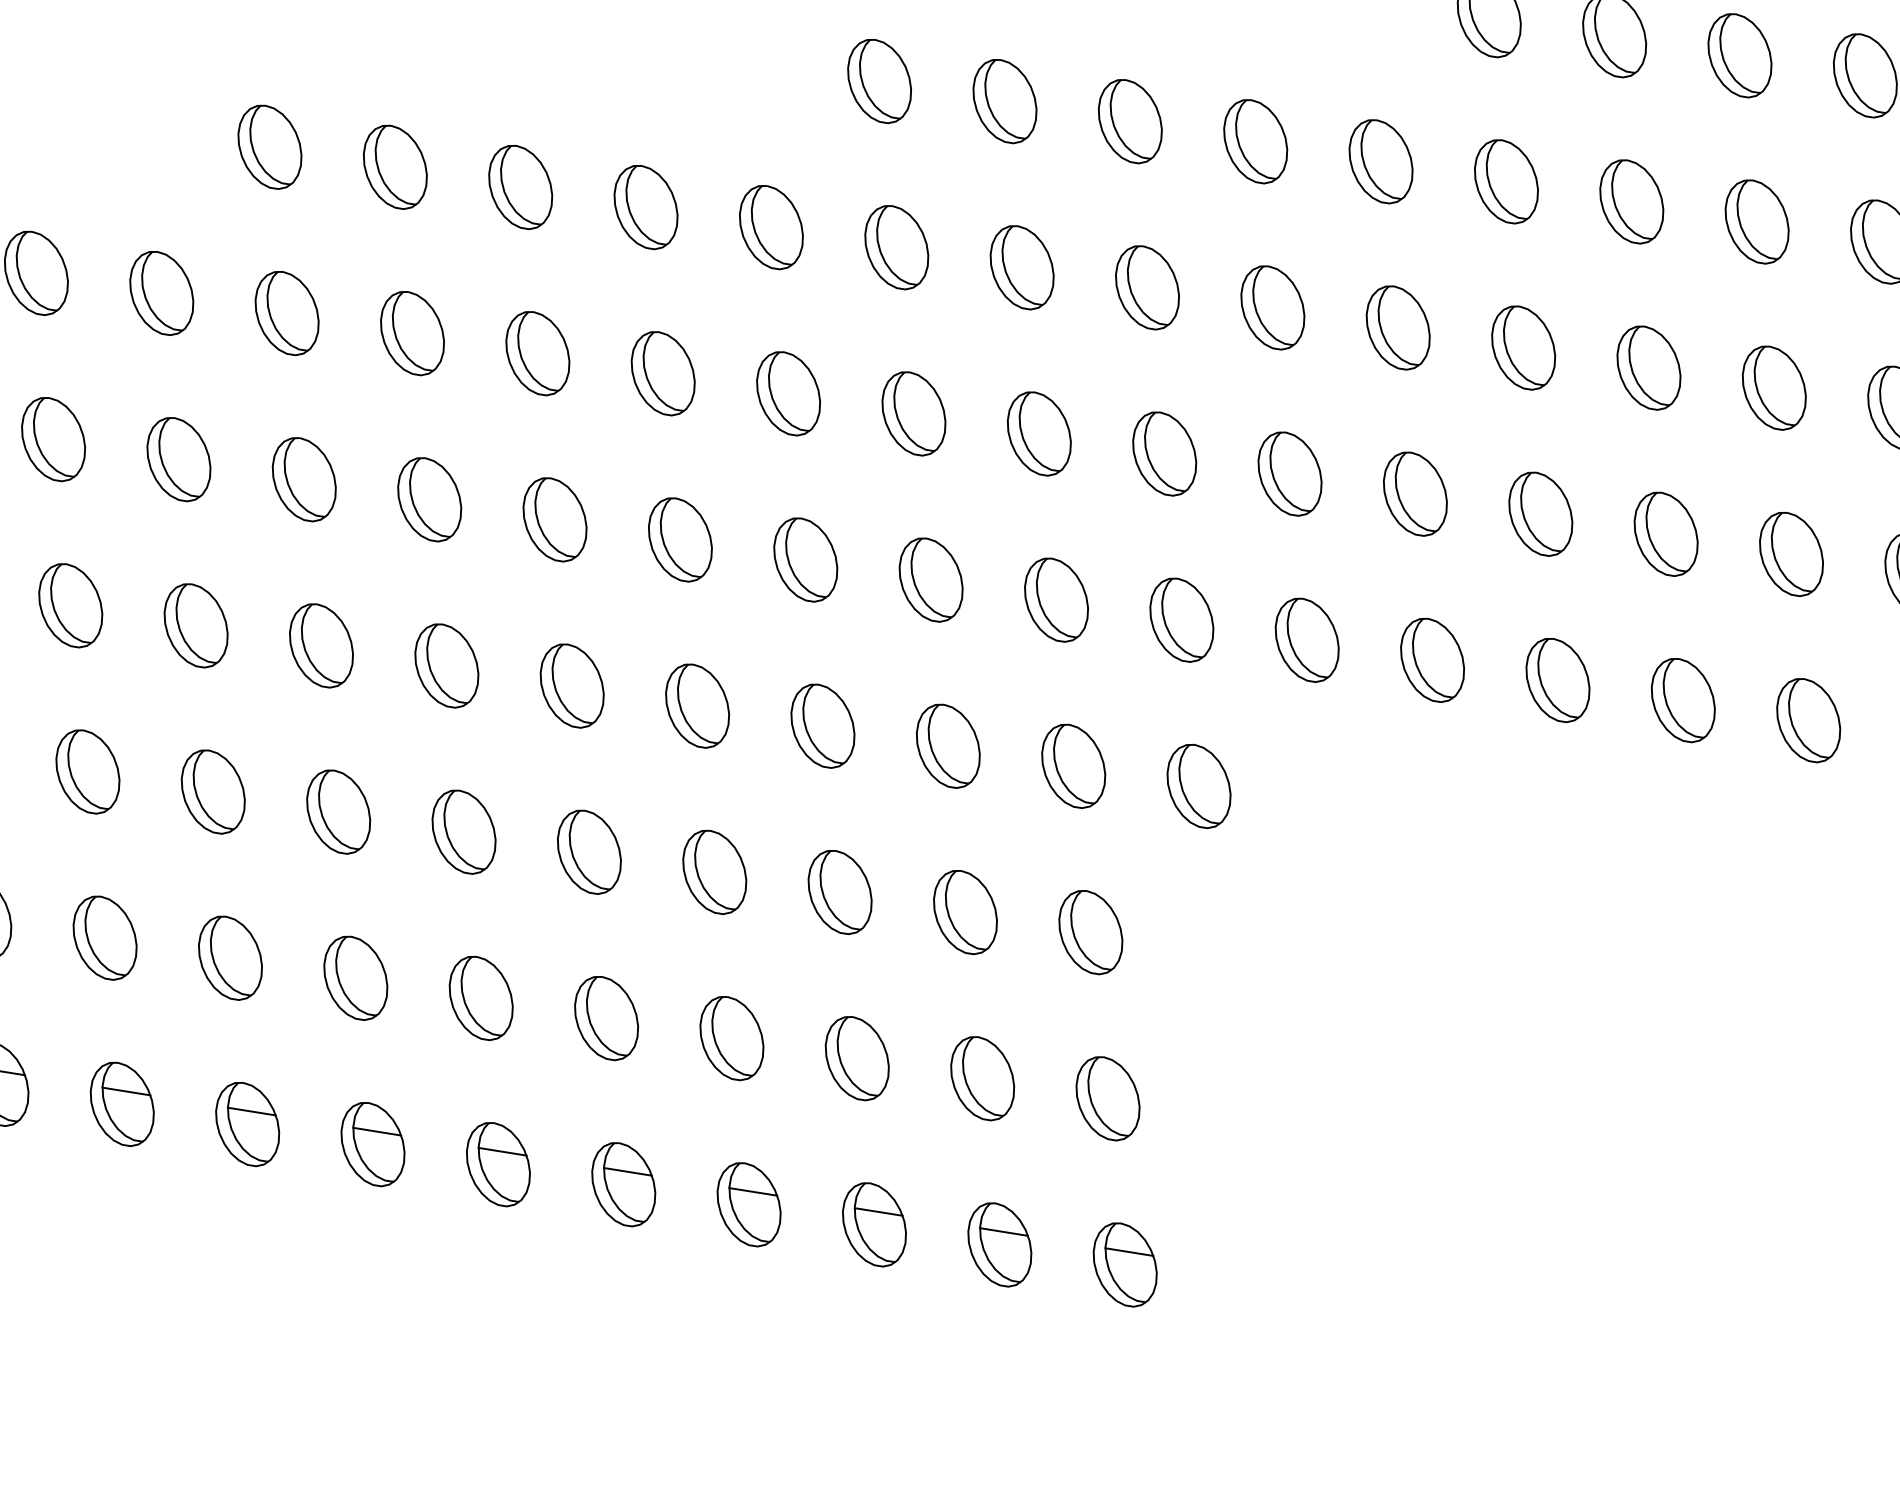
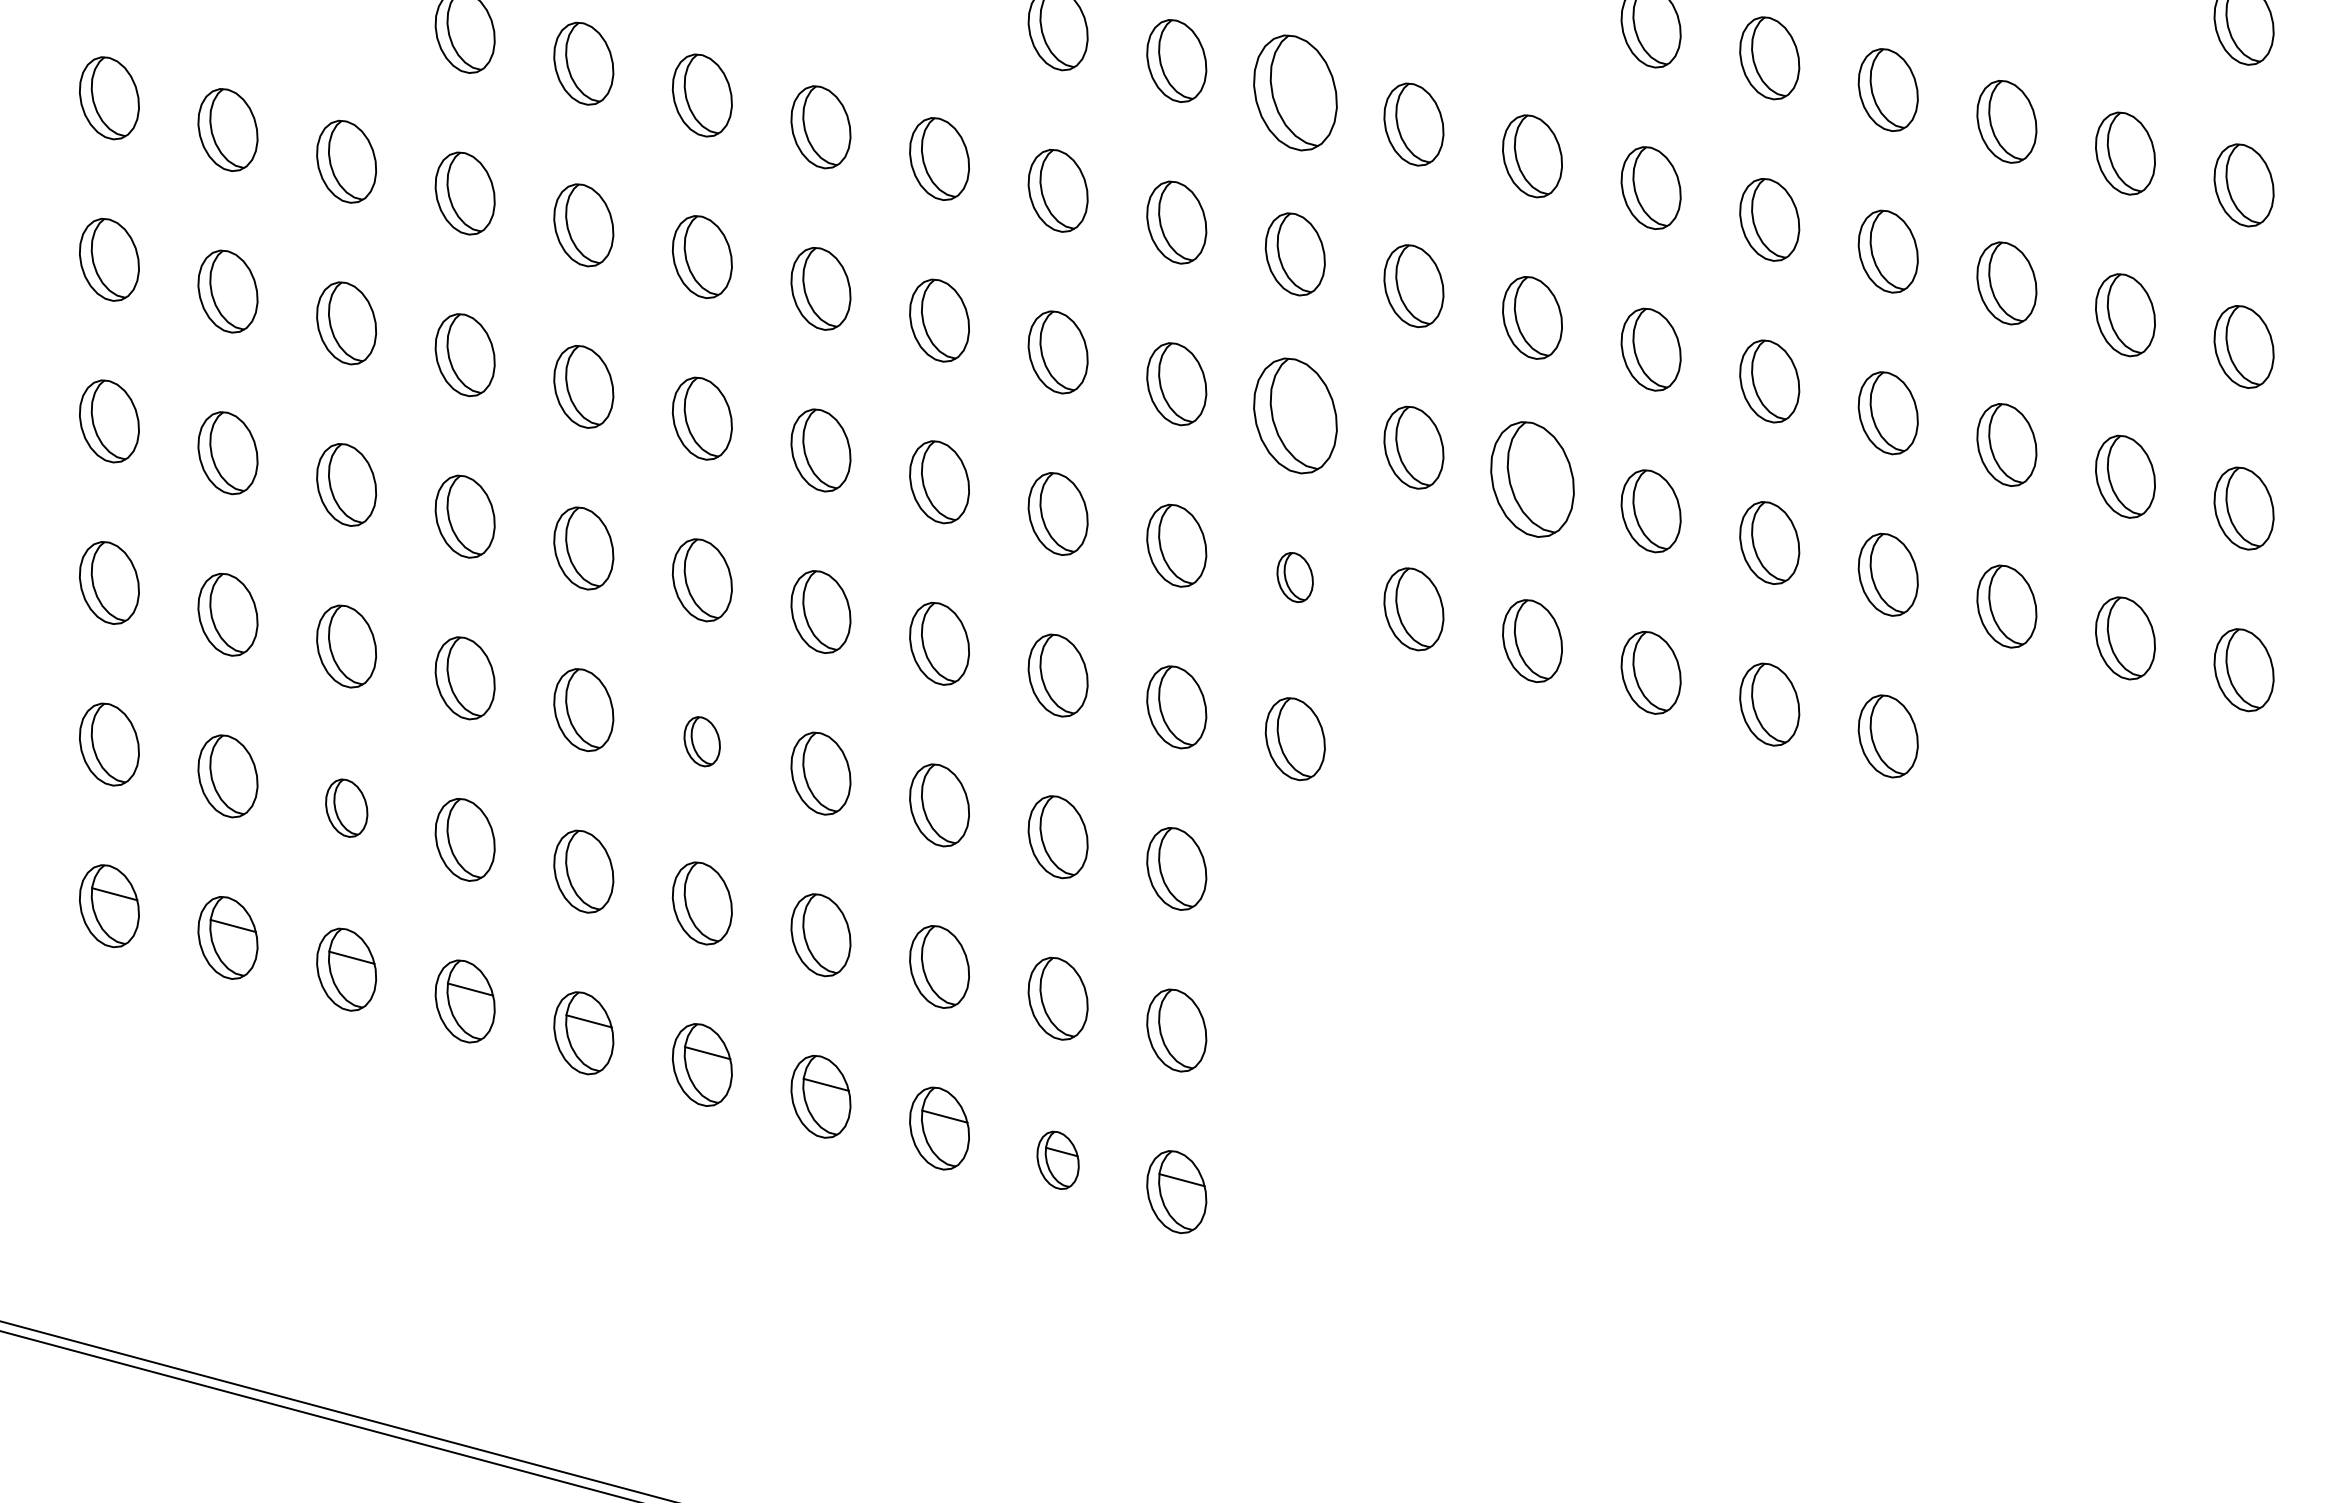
part: (1129, 121) -> (1294, 92), size x1.4
part: (1163, 453) -> (1294, 415), size x1.4
part: (1415, 494) -> (1532, 479), size x1.4
part: (1180, 620) -> (1294, 577), size x0.6
part: (588, 851) -> (701, 741), size x0.6
part: (230, 958) -> (346, 808), size x0.7
part: (999, 1245) -> (1057, 1160), size x0.7

